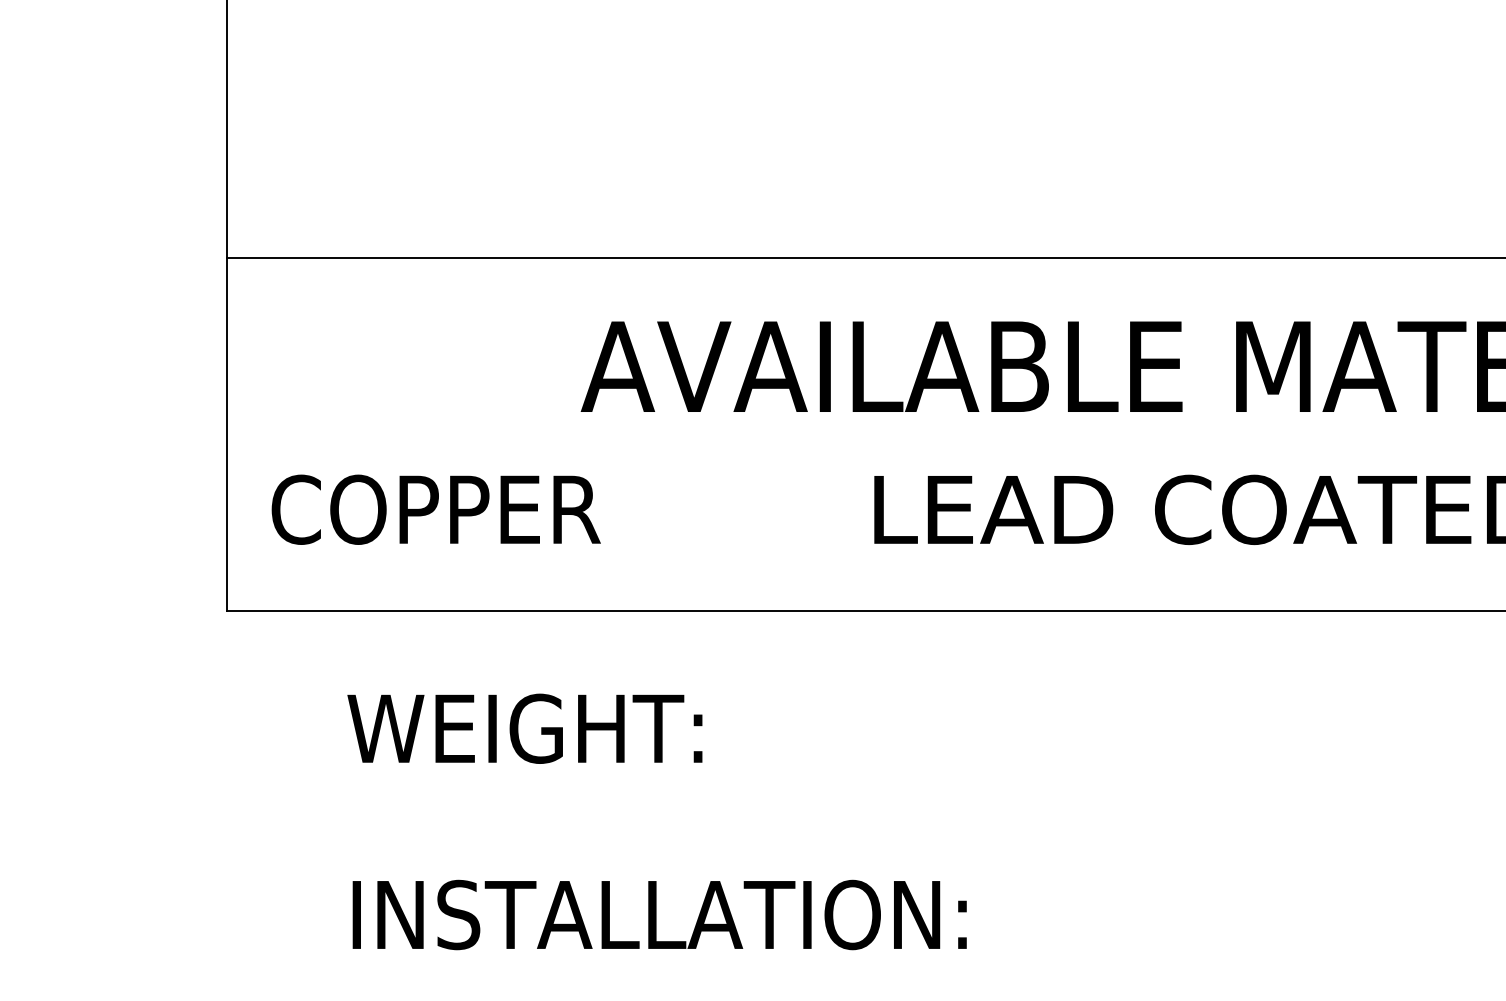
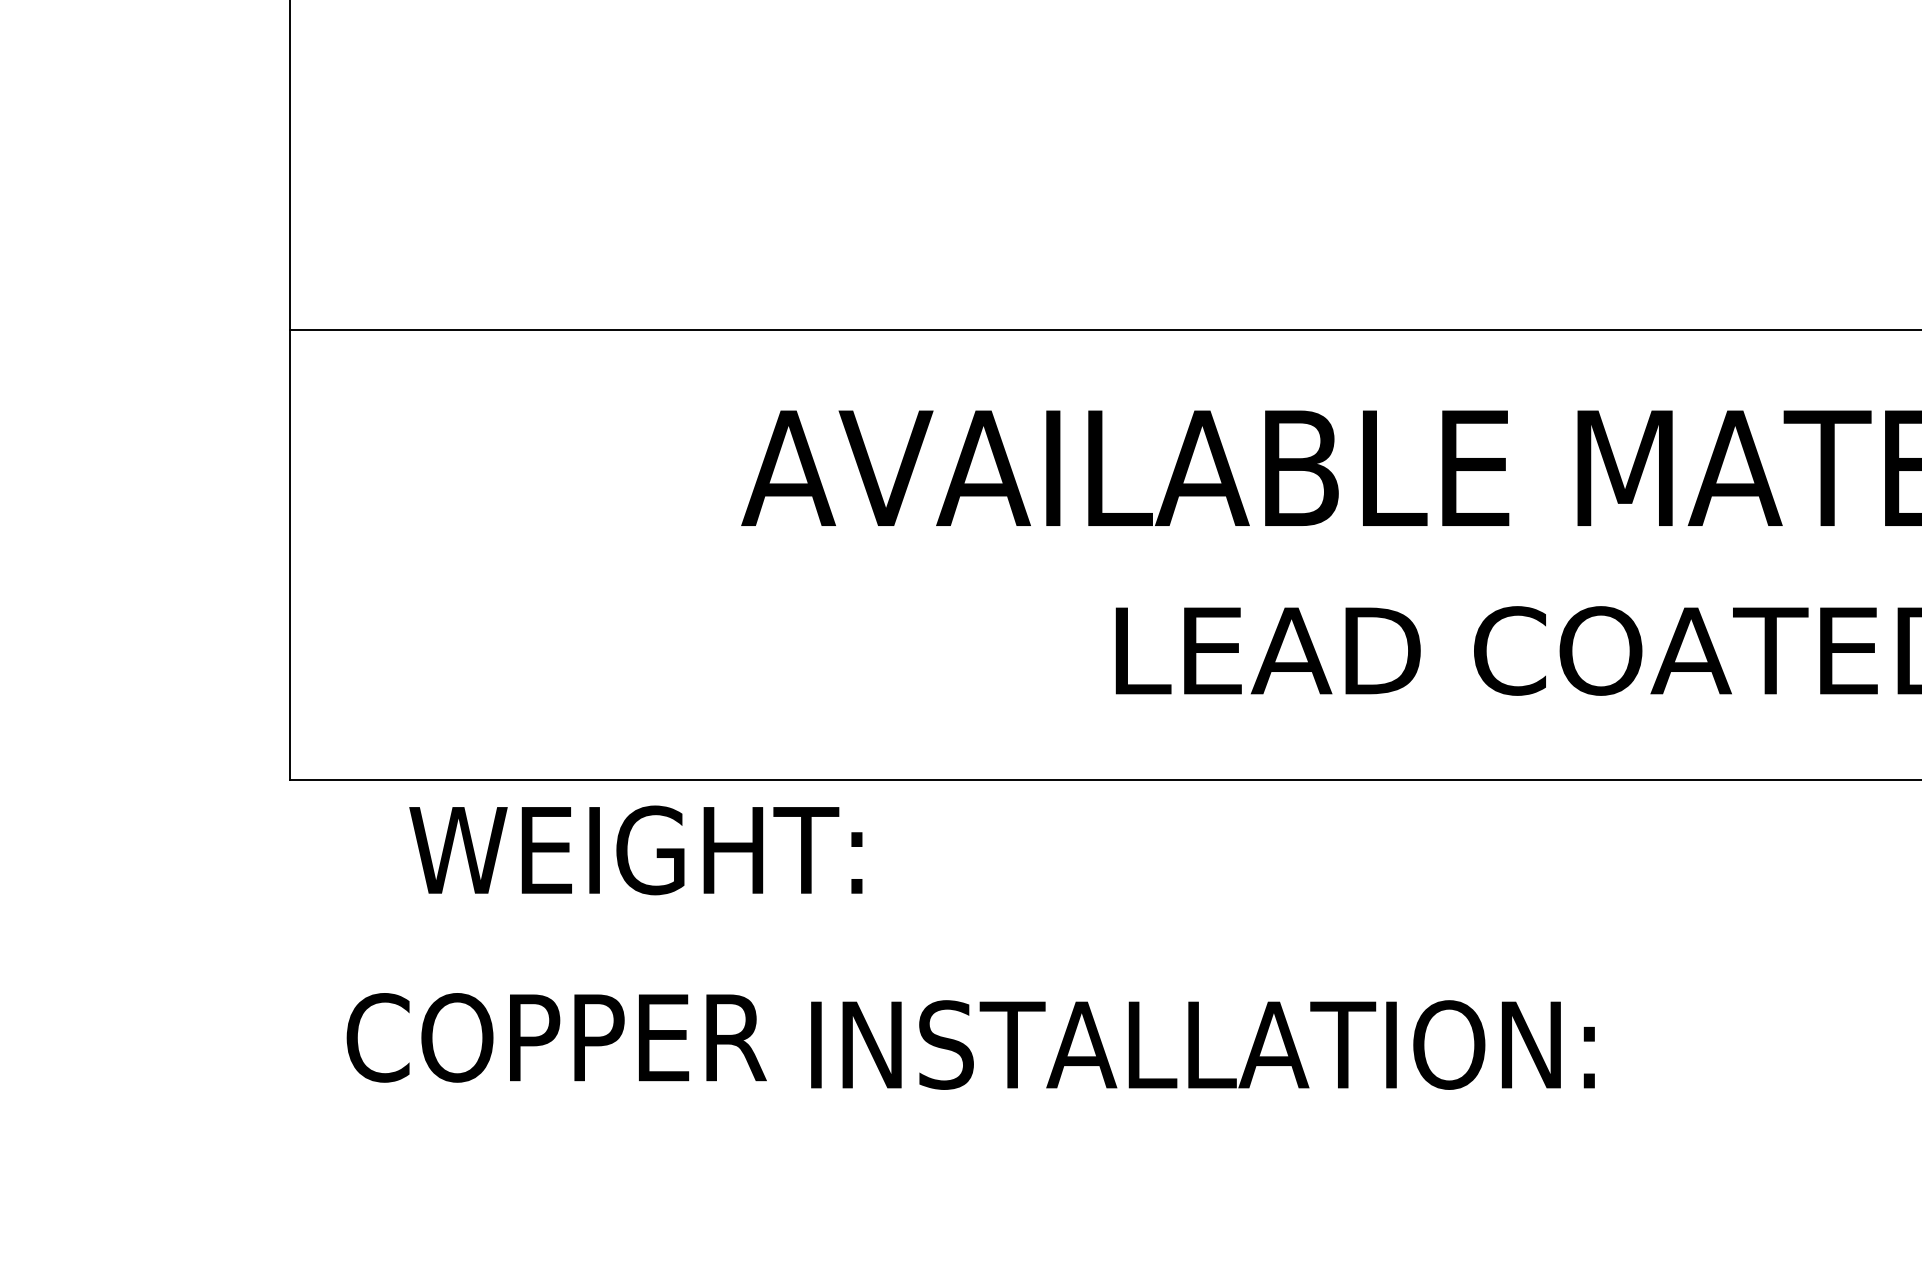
text: (436, 509) -> (556, 1037), moved
text: (524, 728) -> (635, 850), moved
text: (659, 914) -> (1202, 1044), moved

